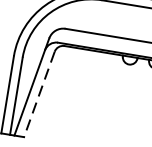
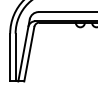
line: (39, 94) -> (29, 54), dashed -> solid

